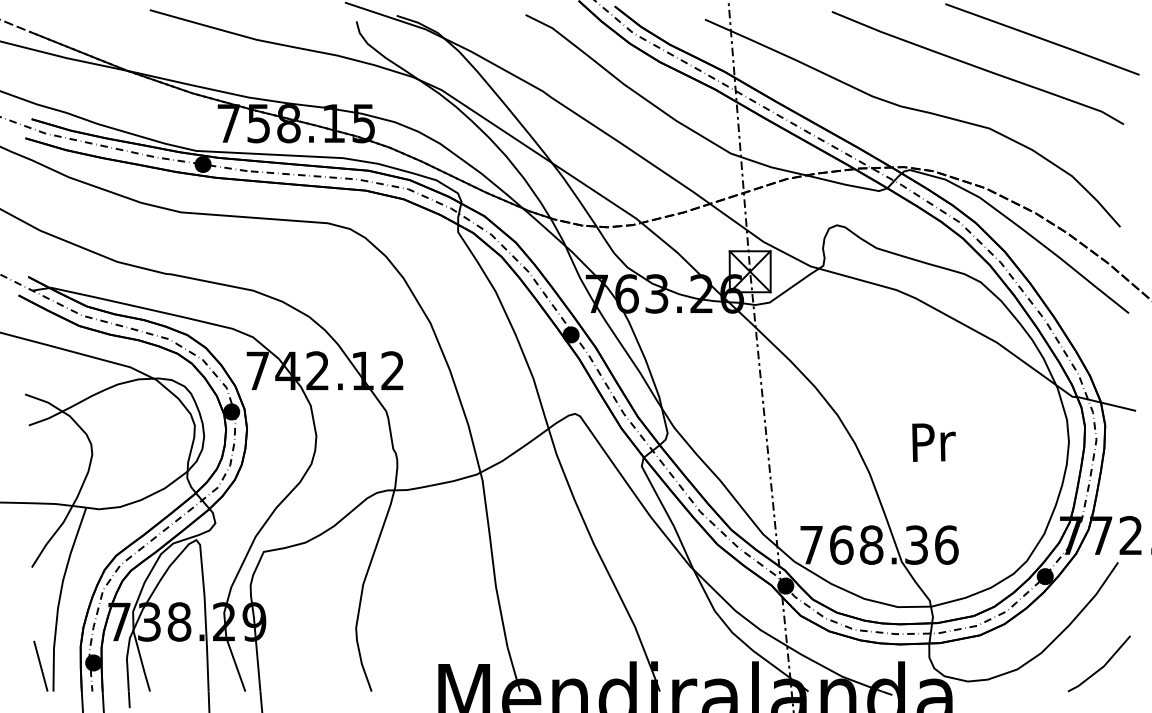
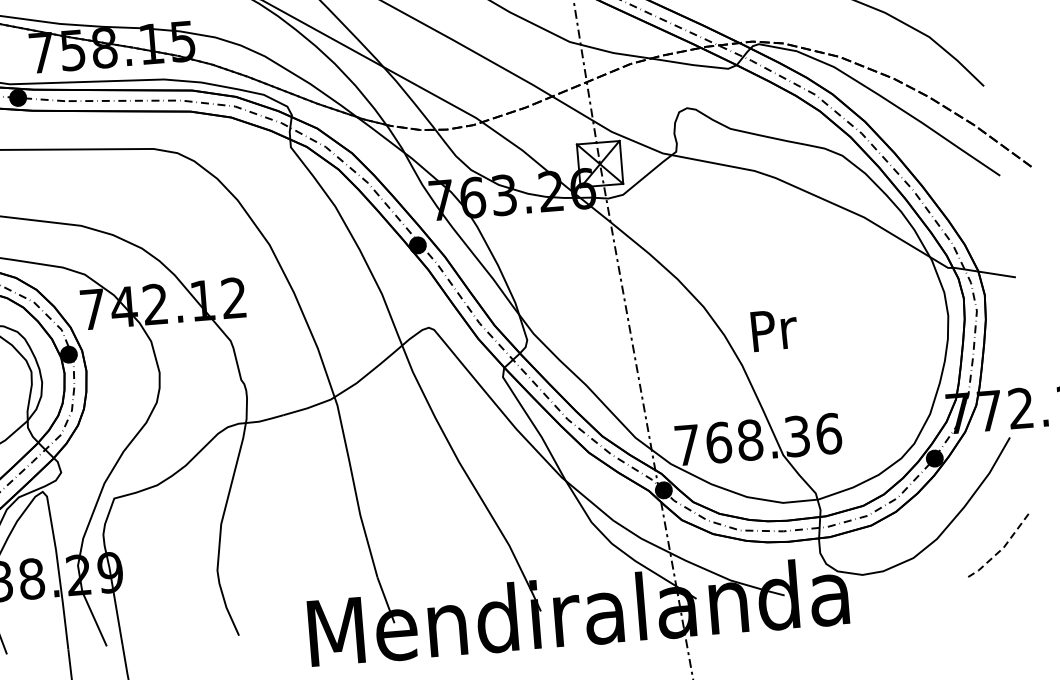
text: (933, 442) -> (773, 330), moved
line: (1102, 667) -> (1002, 548), solid -> dashed

